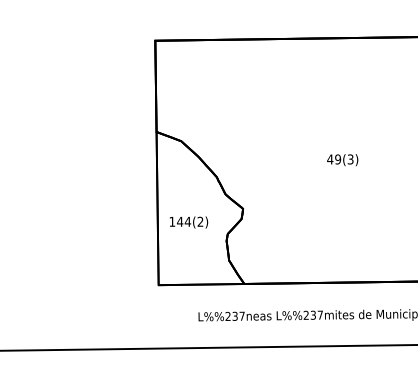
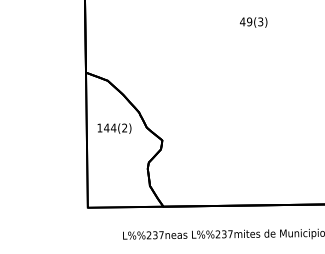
text: (342, 160) -> (253, 22), moved
text: (189, 222) -> (115, 128), moved

